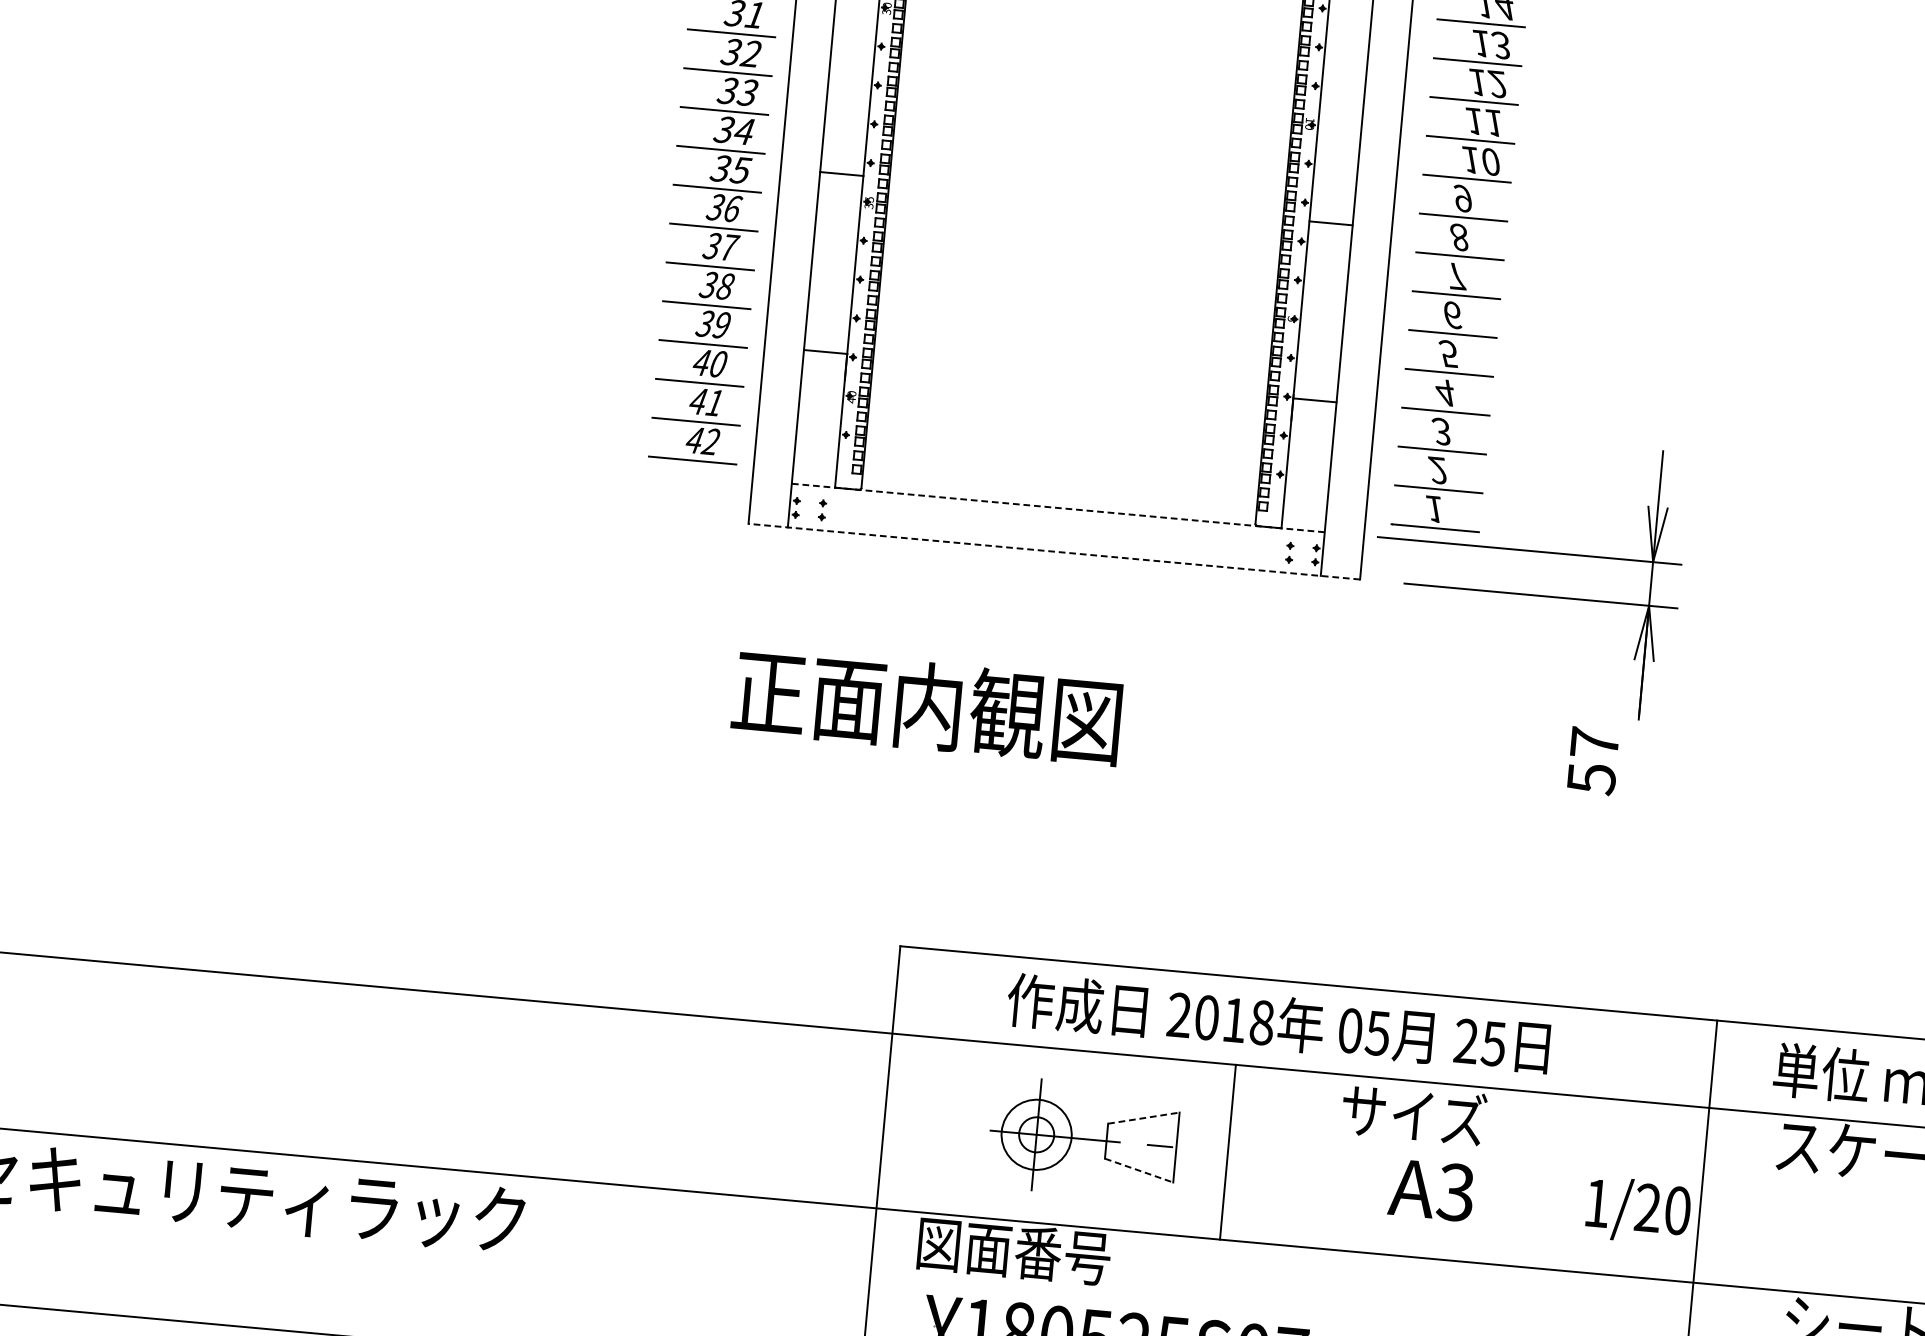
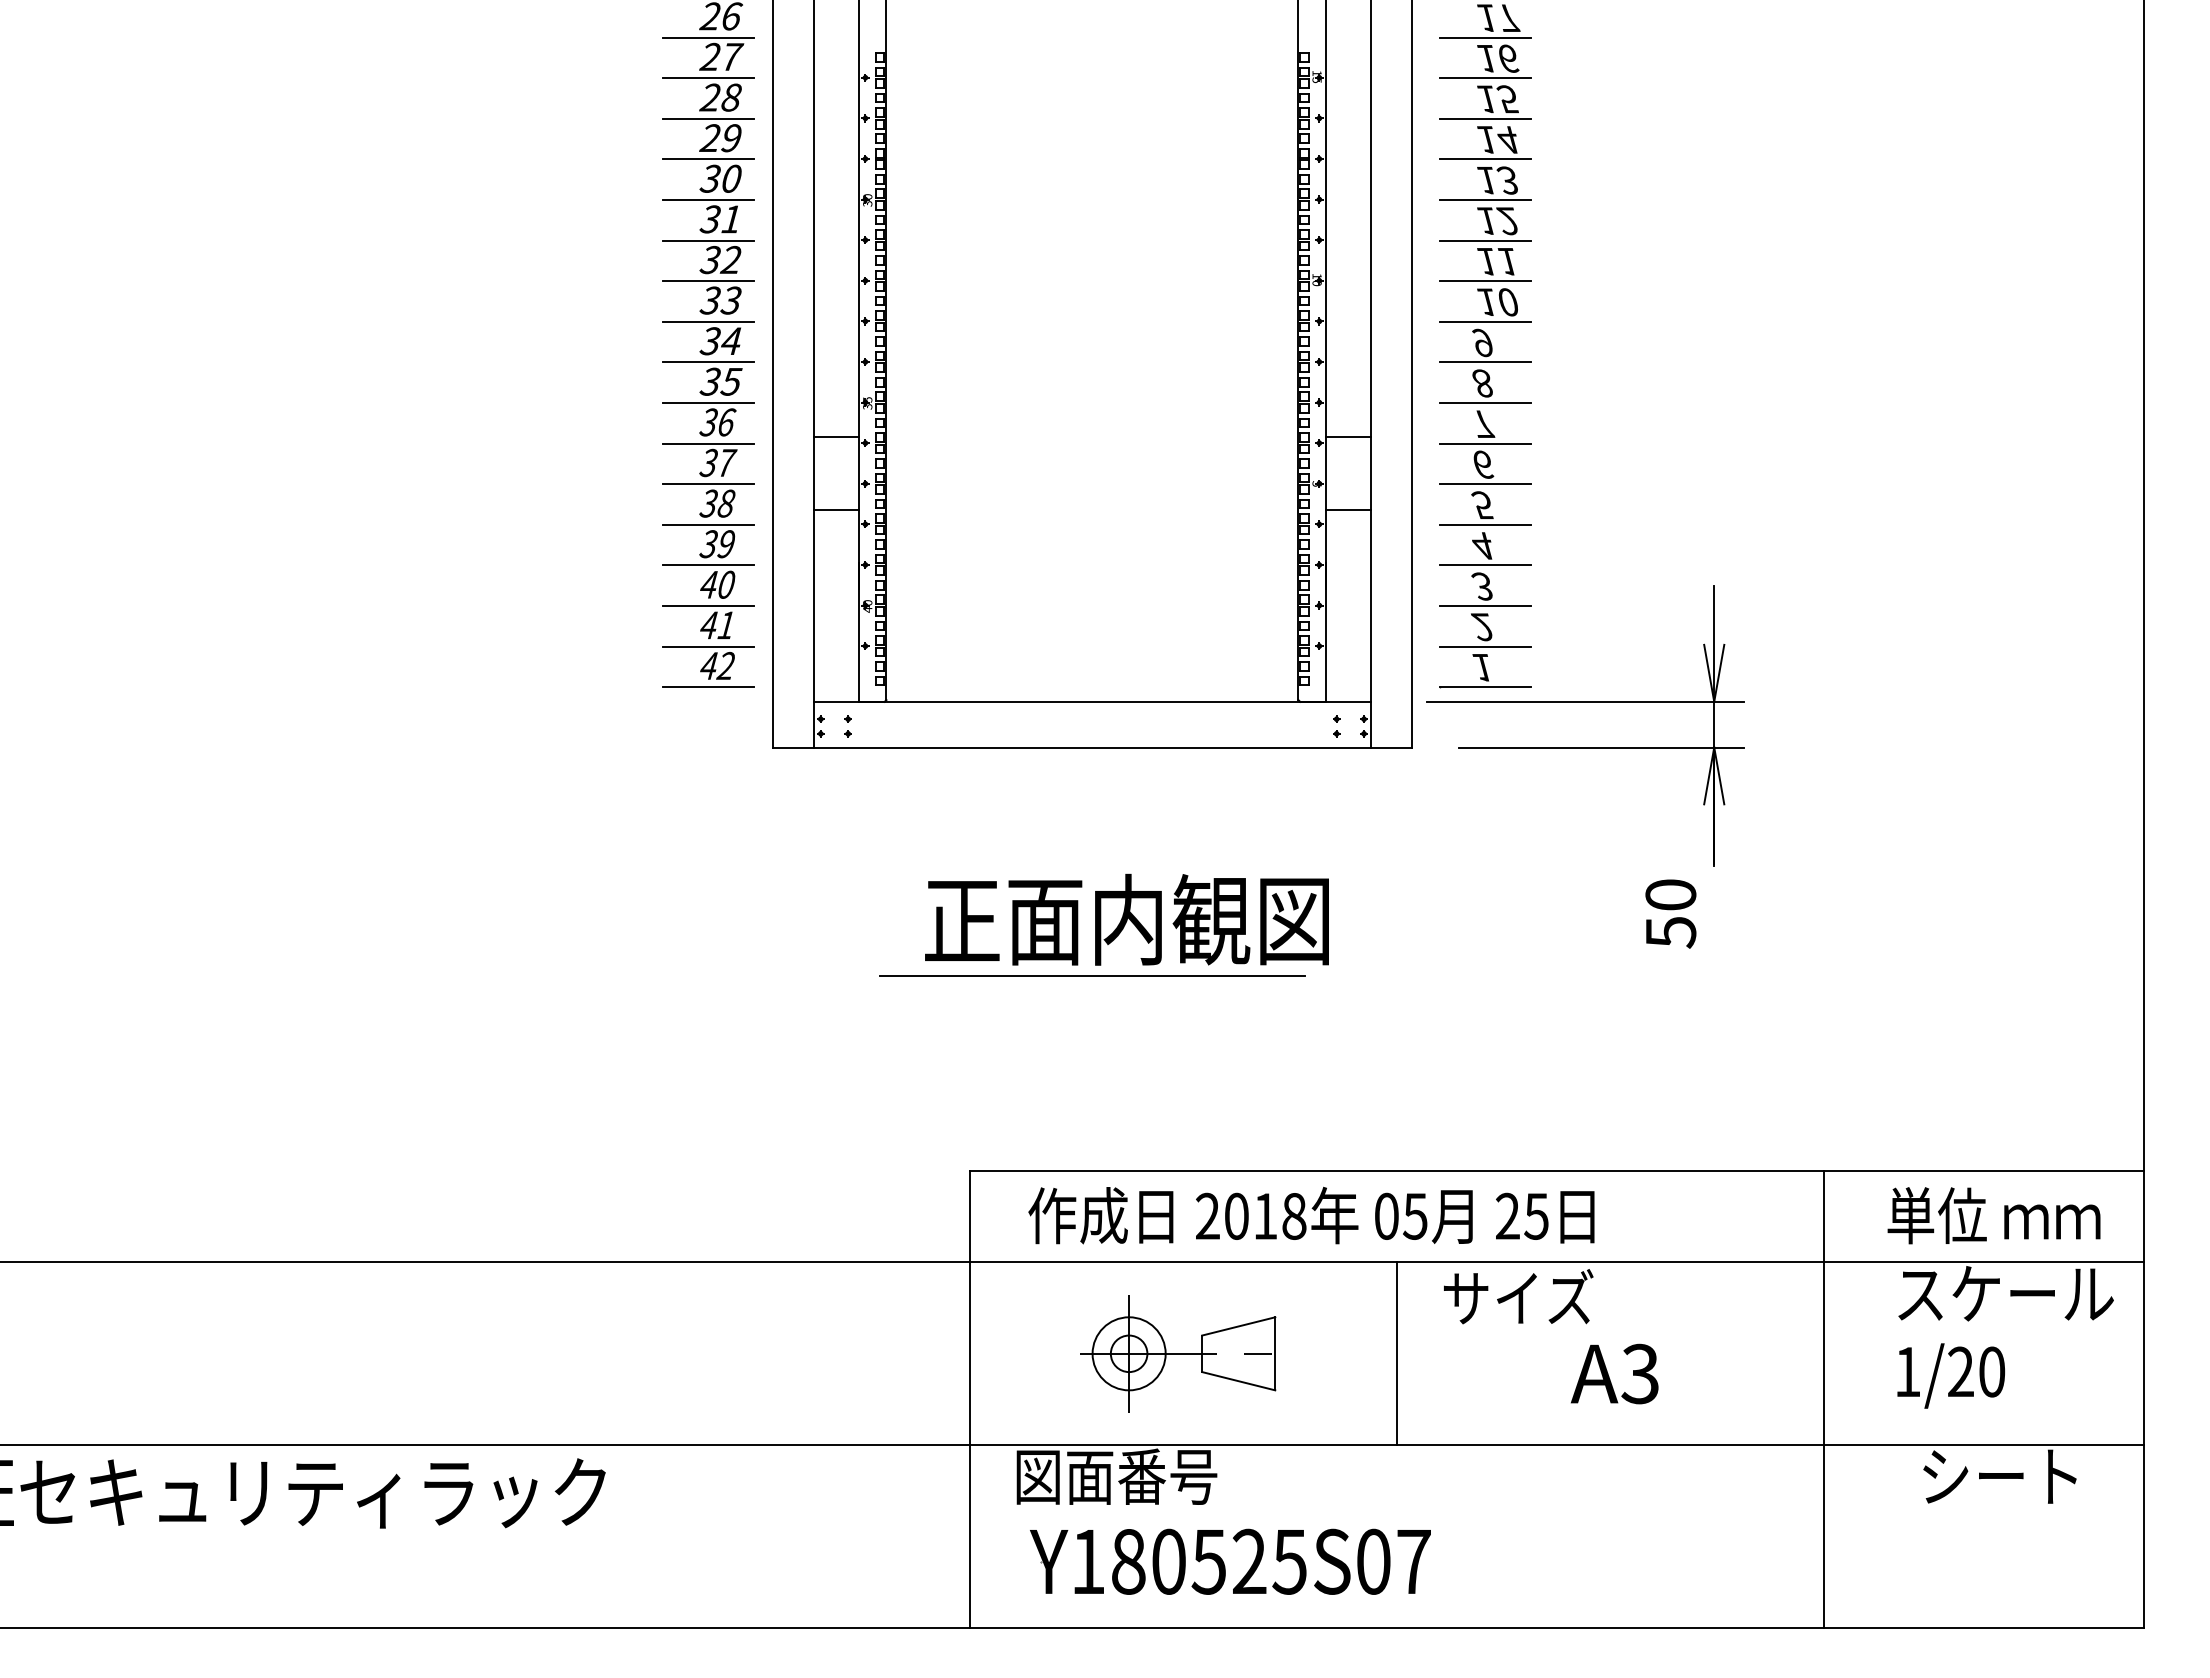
line: (841, 173) -> (836, 436), moved
line: (1331, 222) -> (1348, 436), moved
line: (825, 352) -> (836, 510), moved
line: (1315, 400) -> (1348, 510), moved
line: (1058, 507) -> (1092, 701), dashed -> solid
line: (1054, 551) -> (1092, 747), dashed -> solid
text: (926, 705) -> (1126, 919), moved
text: (1594, 742) -> (1670, 894), 57 -> 50
line: (1034, 769) -> (1092, 975), added
text: (1278, 1023) -> (1311, 1215), moved
line: (1143, 1118) -> (1238, 1326), dashed -> solid
line: (1228, 1151) -> (1397, 1353), moved
line: (1138, 1170) -> (1238, 1381), dashed -> solid
text: (1431, 1189) -> (1614, 1373), moved
text: (1638, 1210) -> (1951, 1375), moved

